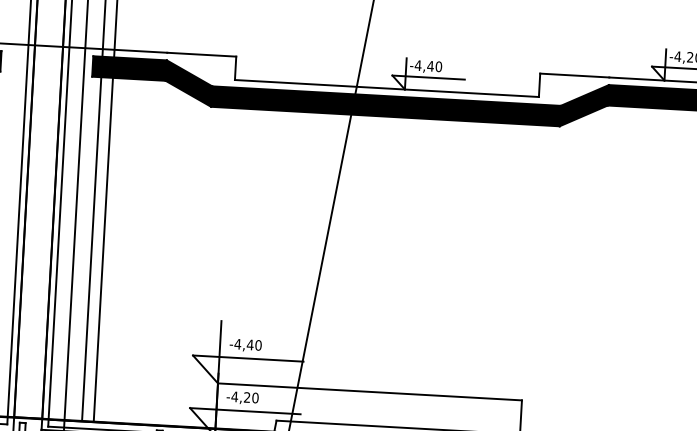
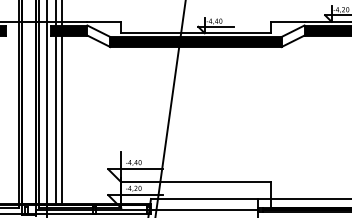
fill: (188, 83) -> (98, 36), removed
fill: (583, 106) -> (292, 36), removed

